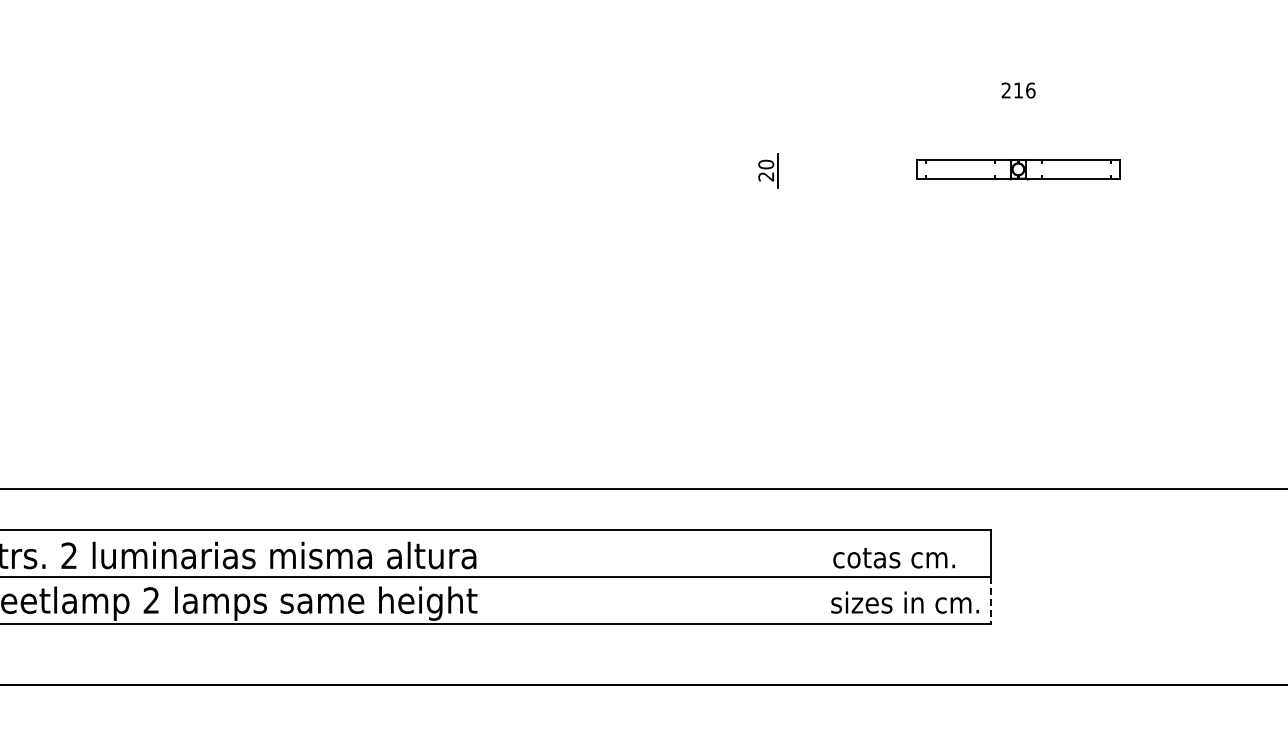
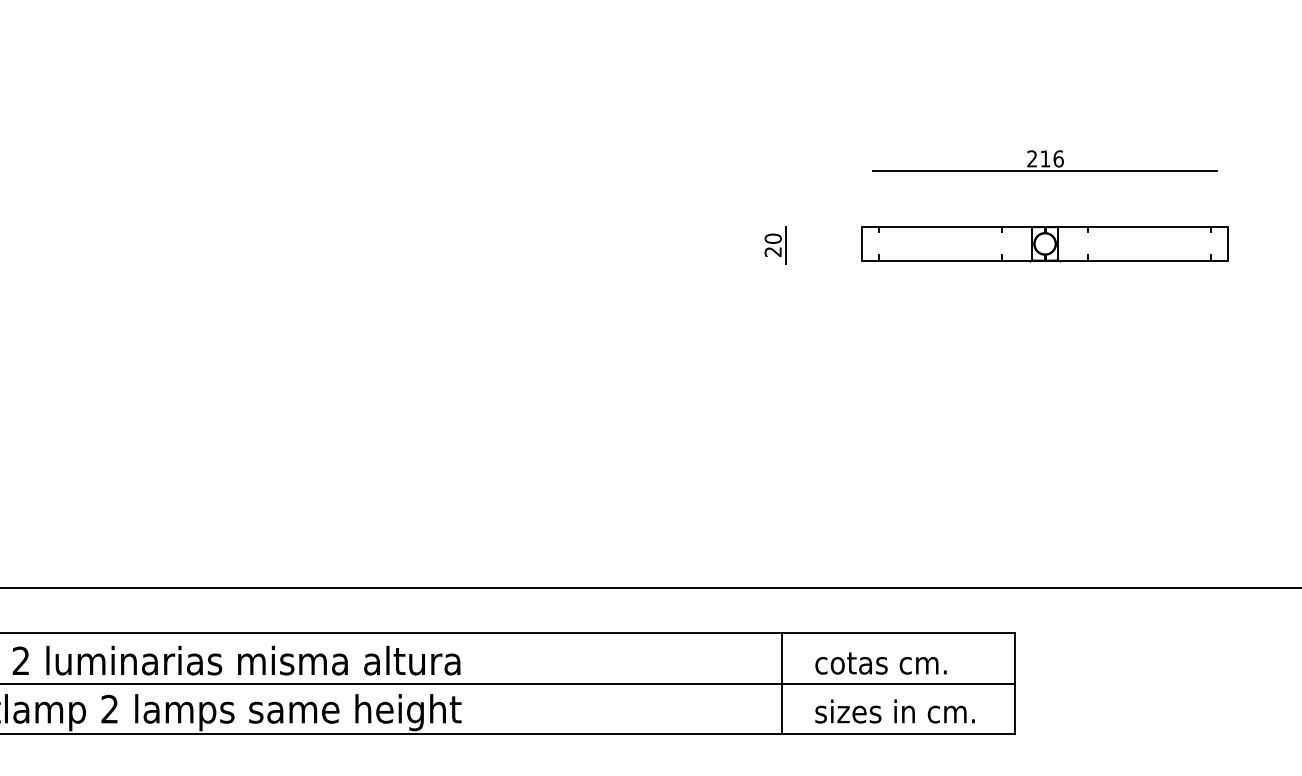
line: (1018, 101) -> (1045, 170), added
part: (1018, 169) -> (1045, 244), size x1.67
text: (893, 558) -> (880, 663), moved
line: (774, 576) -> (782, 683), added
line: (990, 600) -> (1015, 709), dashed -> solid
text: (905, 602) -> (895, 711), moved

